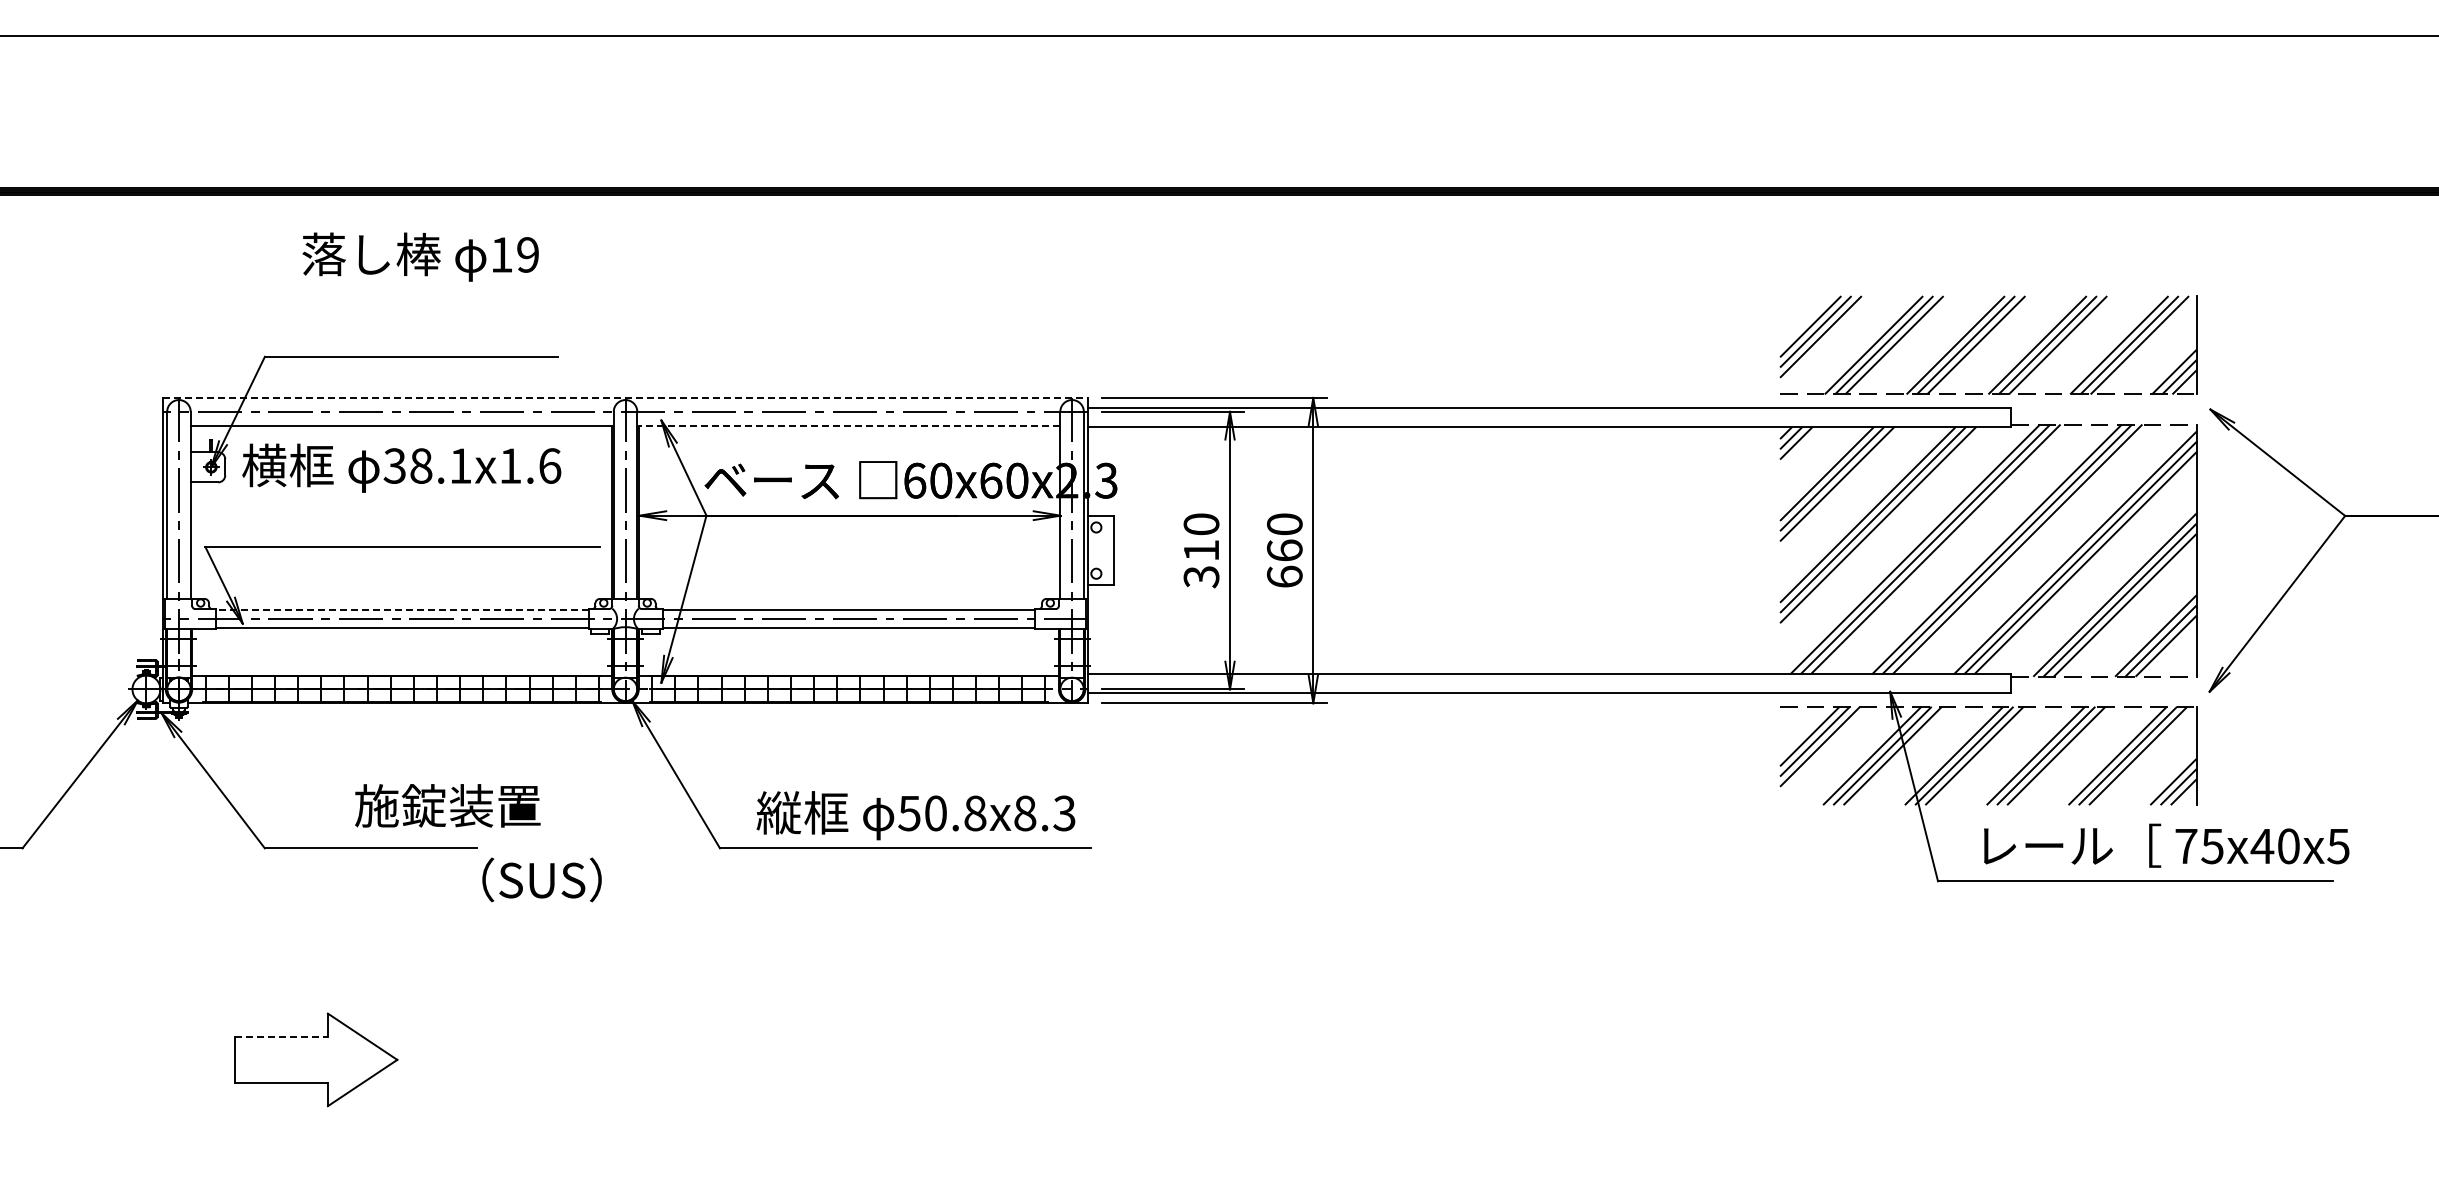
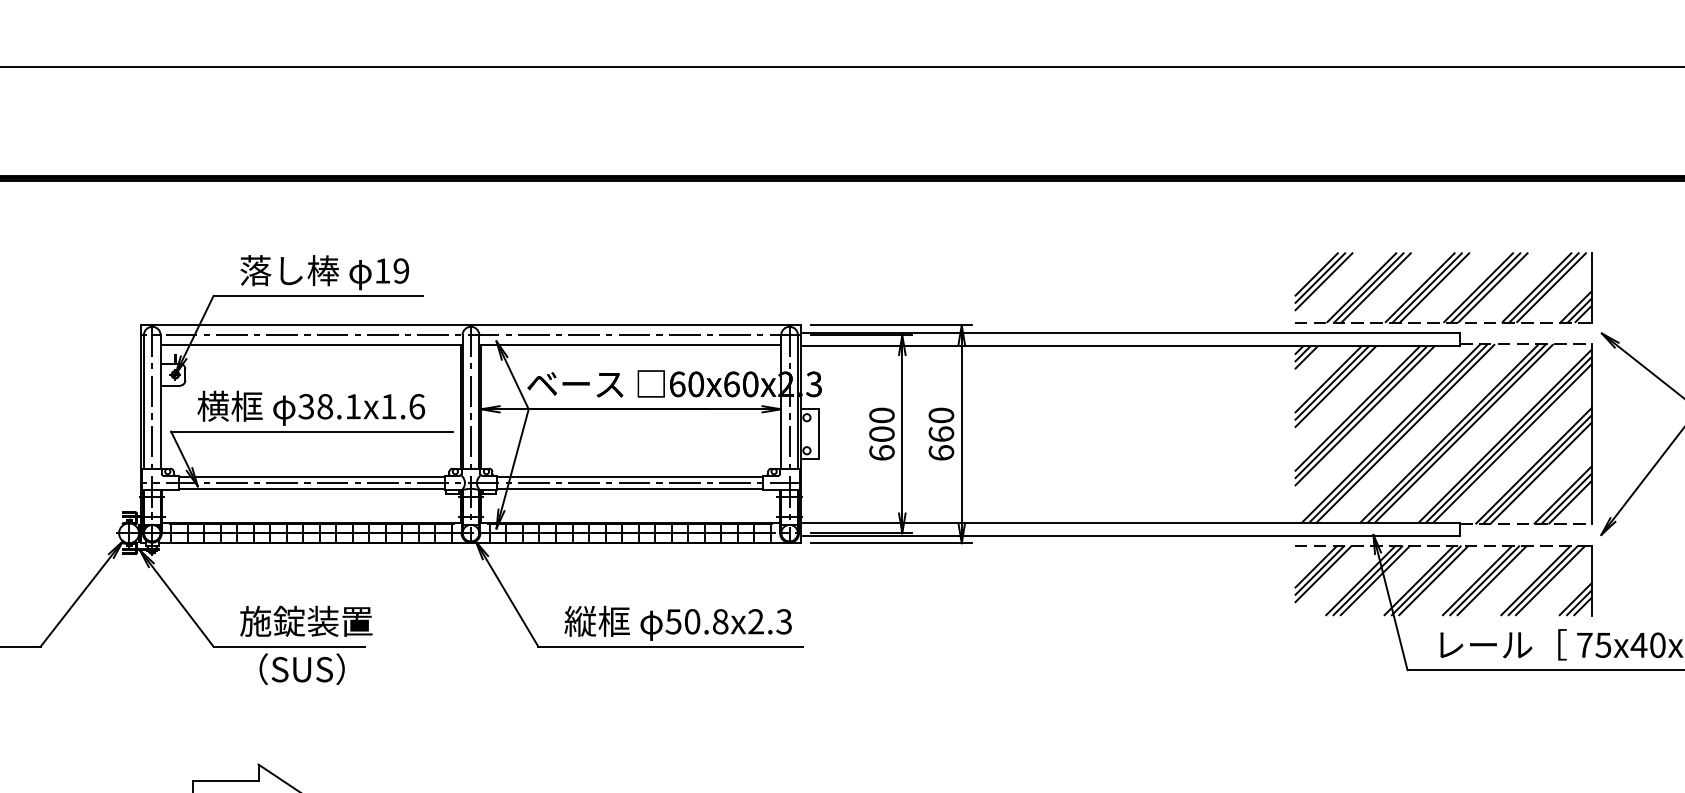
text: (420, 256) -> (324, 272), moved
line: (625, 397) -> (470, 324), dashed -> solid
line: (849, 425) -> (630, 344), dashed -> solid
text: (401, 467) -> (311, 407), moved
text: (1201, 563) -> (881, 443), 310 -> 600
line: (401, 610) -> (311, 476), dashed -> solid
text: (447, 805) -> (306, 621), moved
text: (1025, 813) -> (756, 621), 50.8x8.3 -> 50.8x2.3
text: (541, 879) -> (301, 668), moved
line: (282, 1036) -> (226, 780), dashed -> solid

